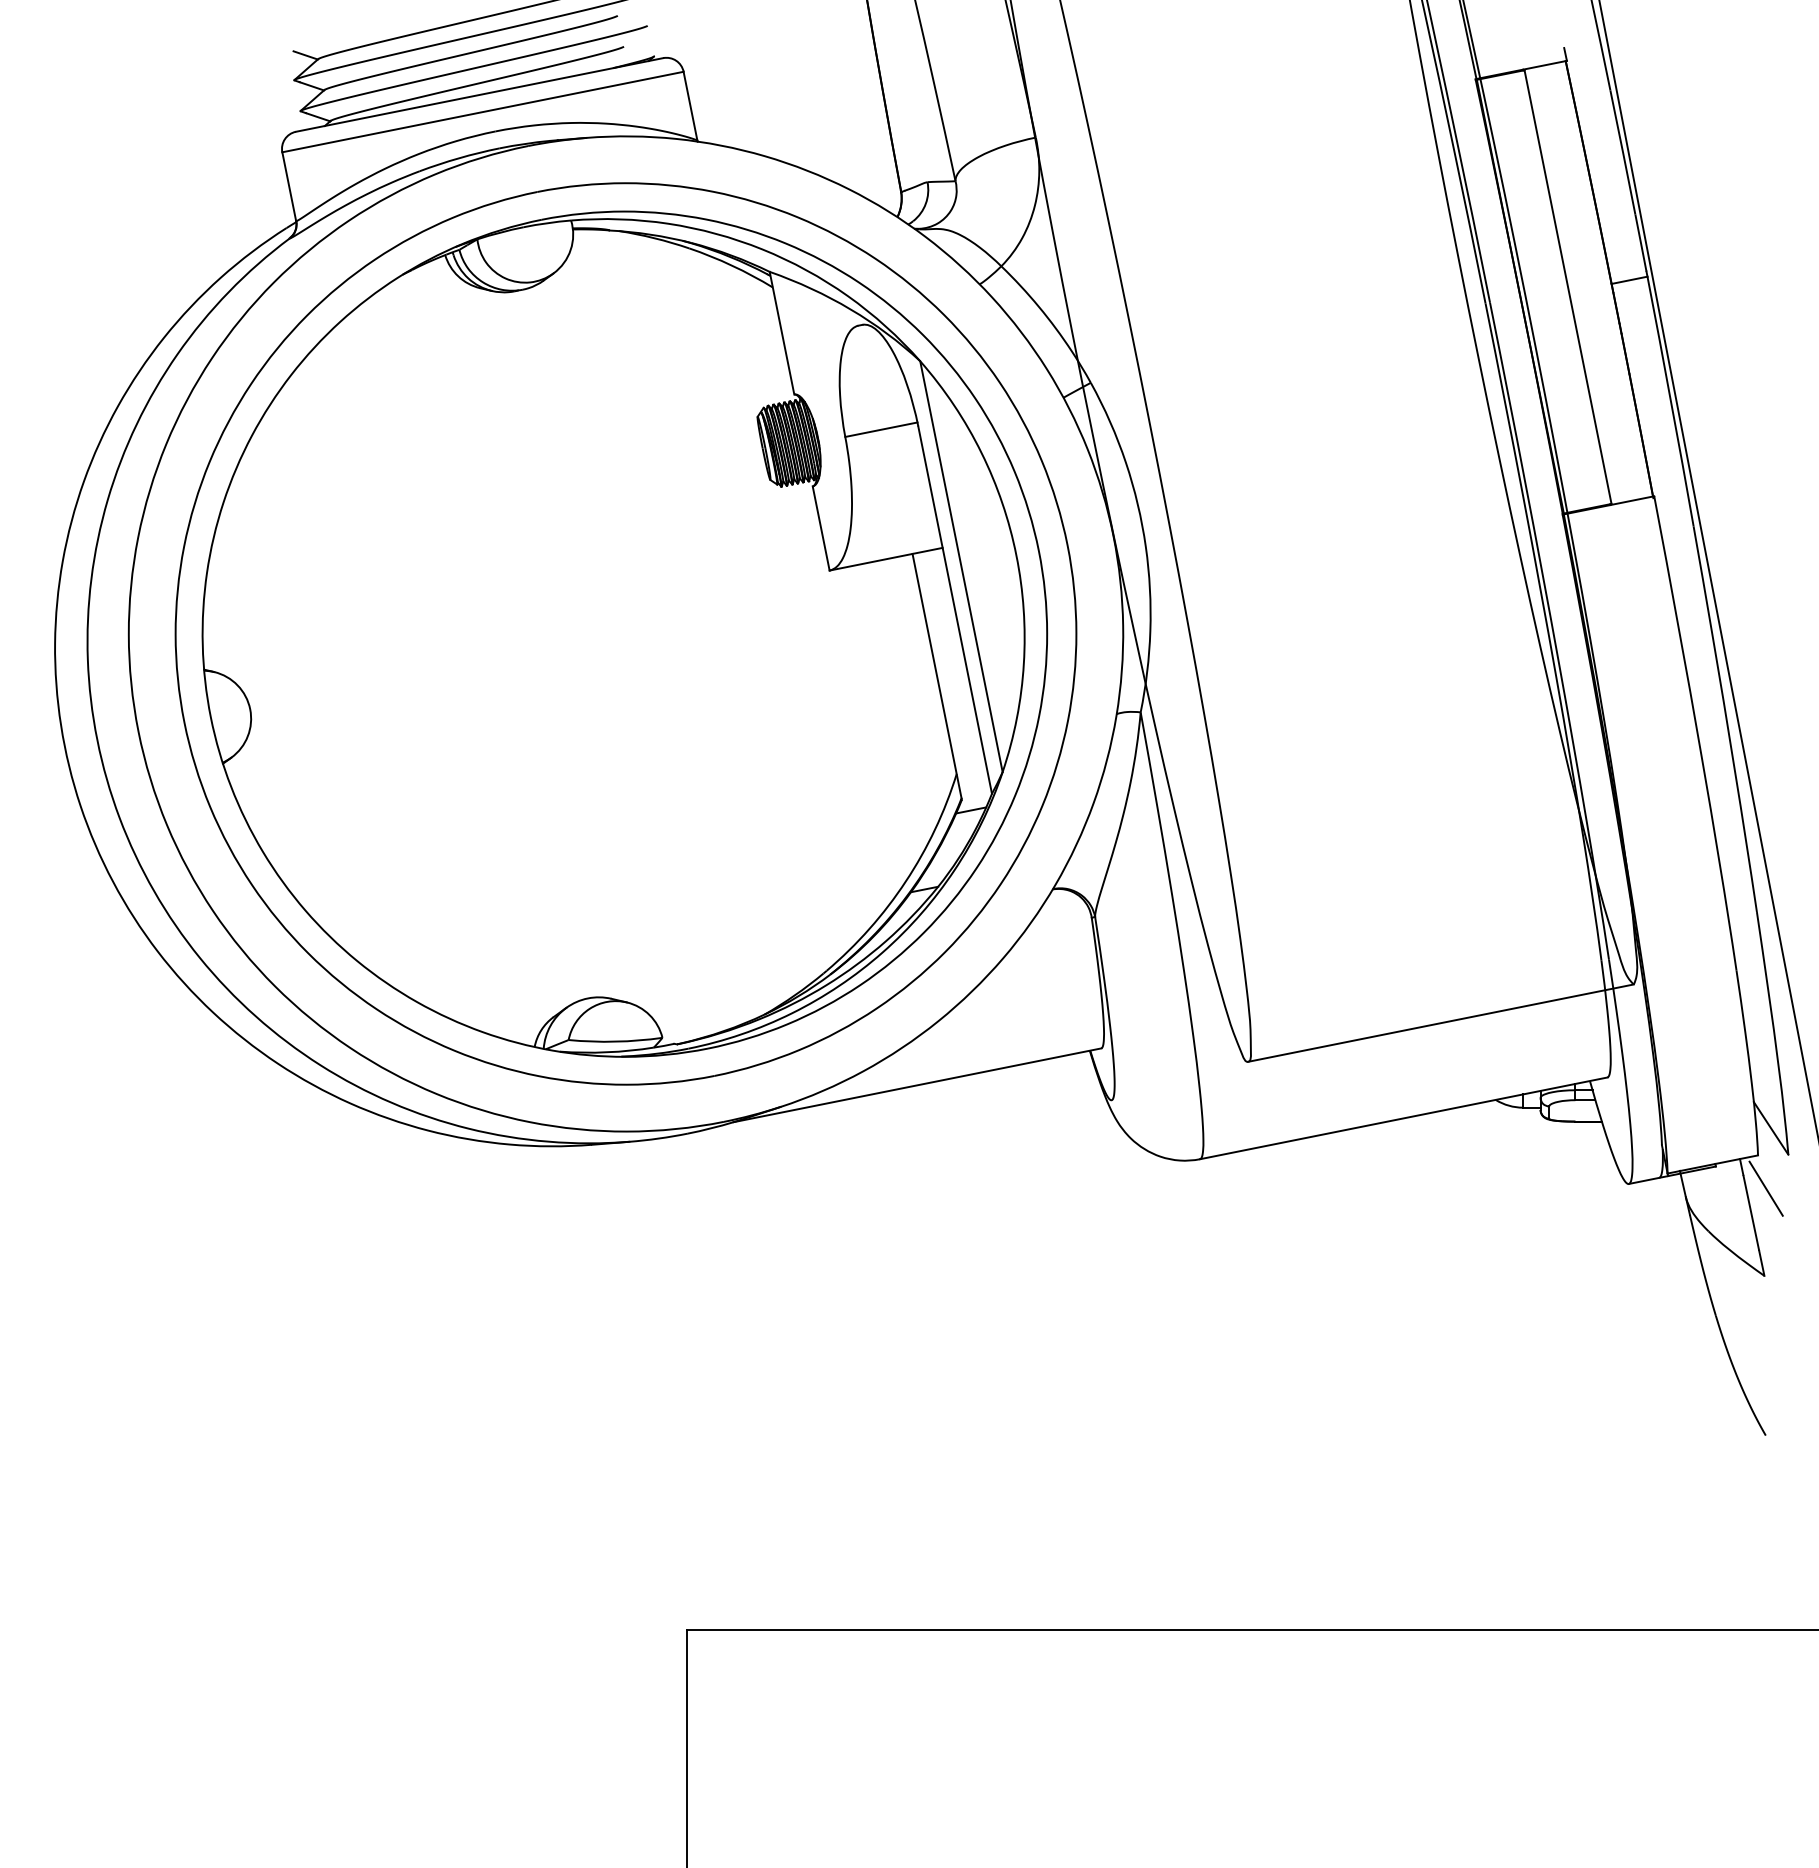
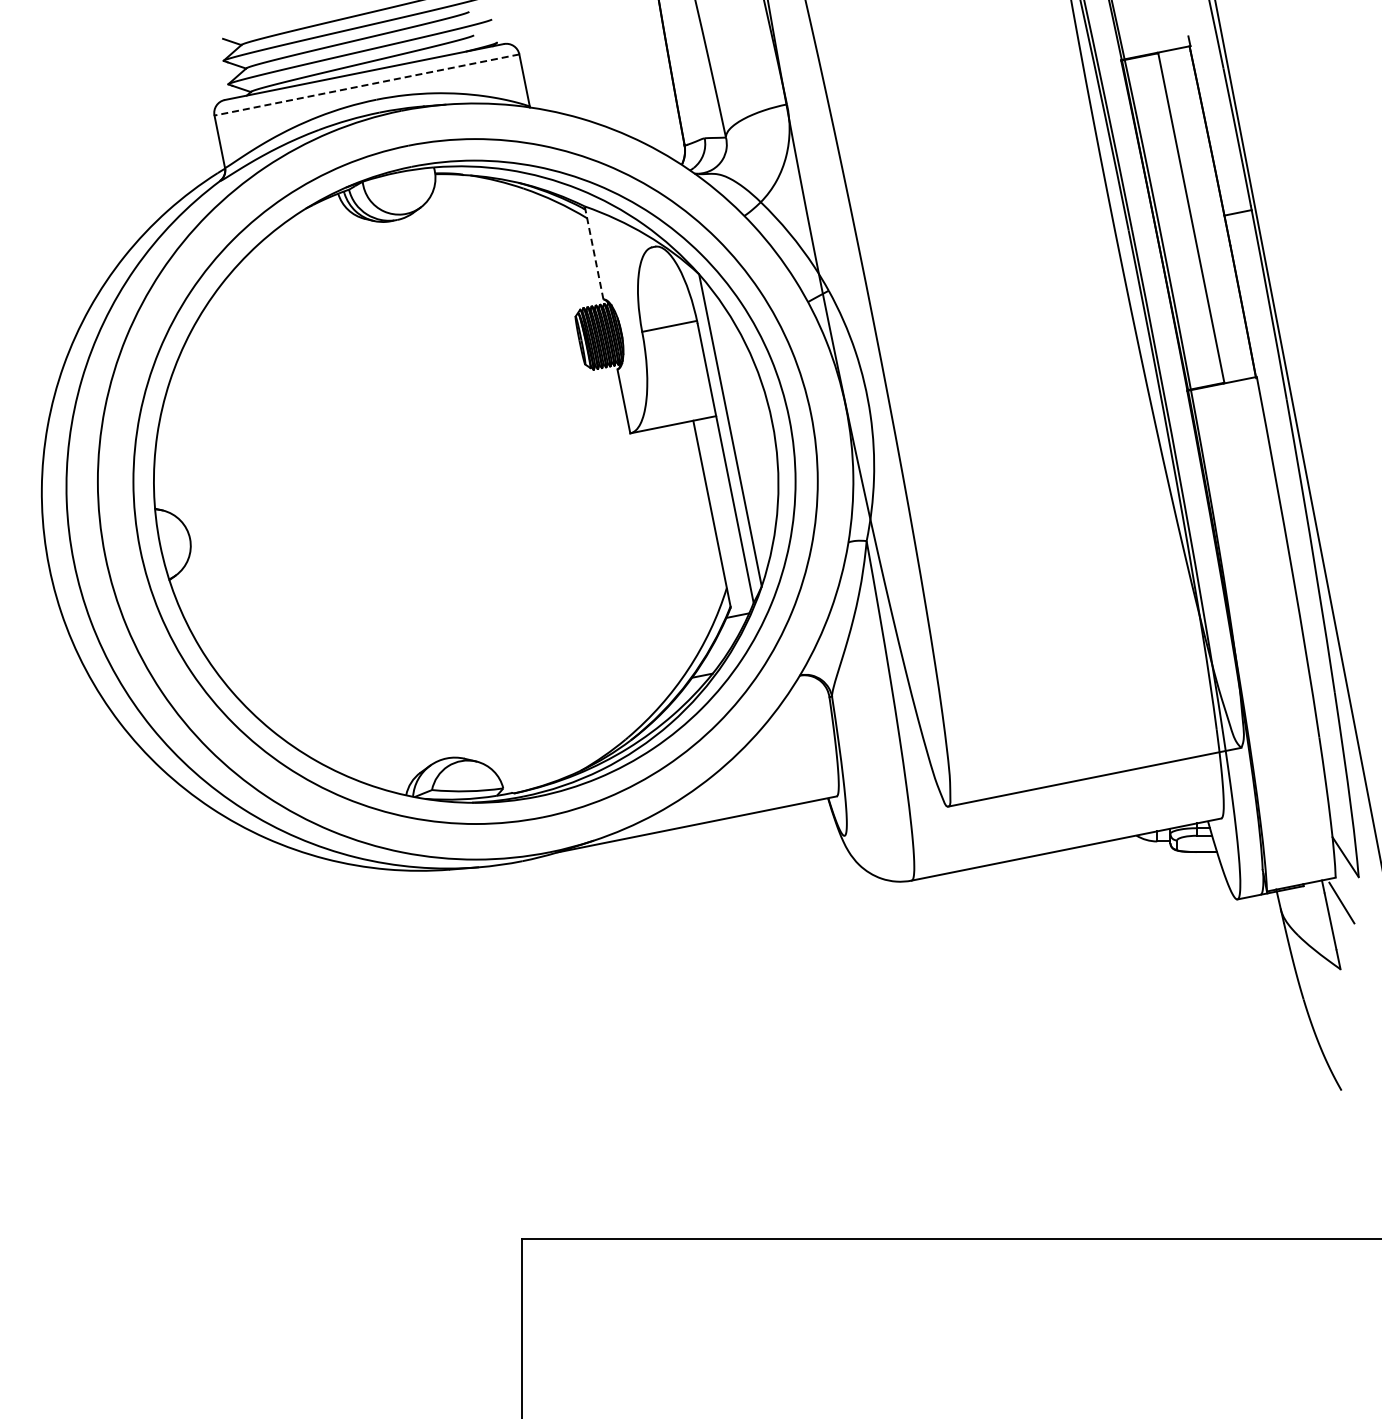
line: (482, 112) -> (366, 85), solid -> dashed
line: (782, 333) -> (594, 253), solid -> dashed

